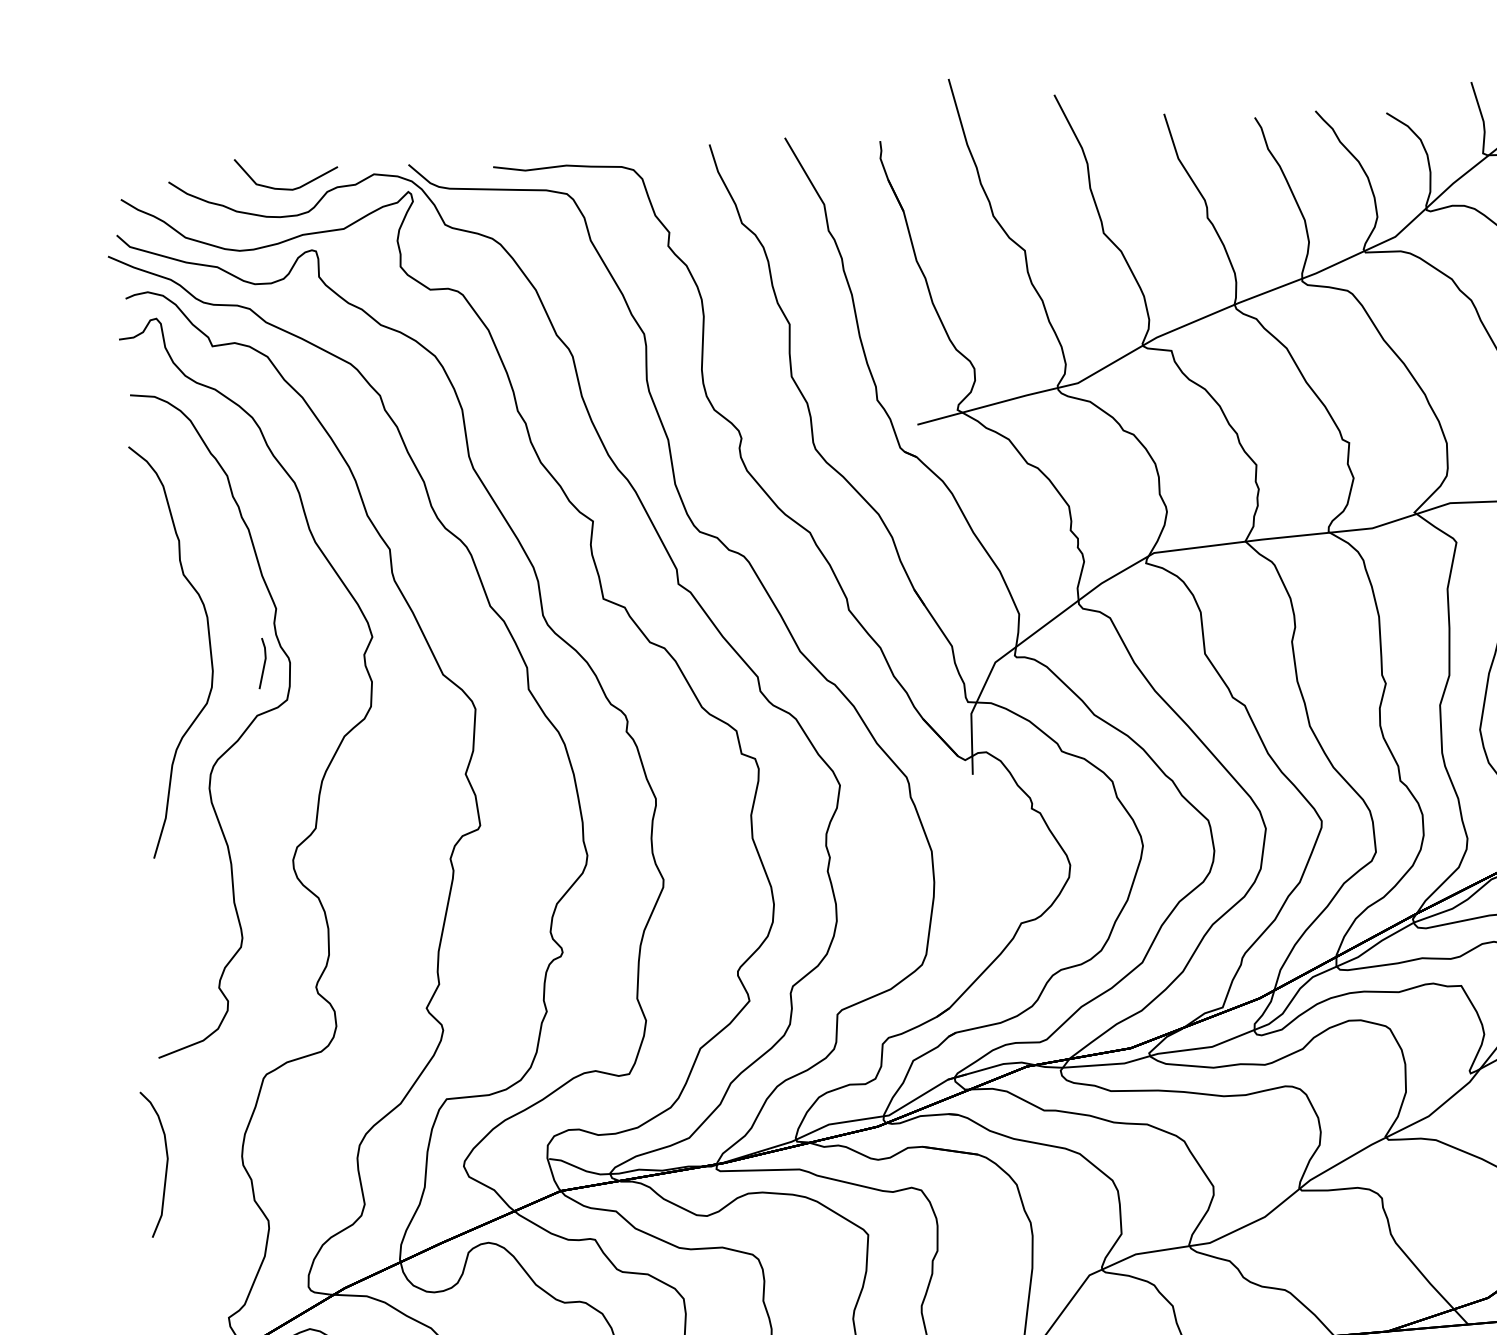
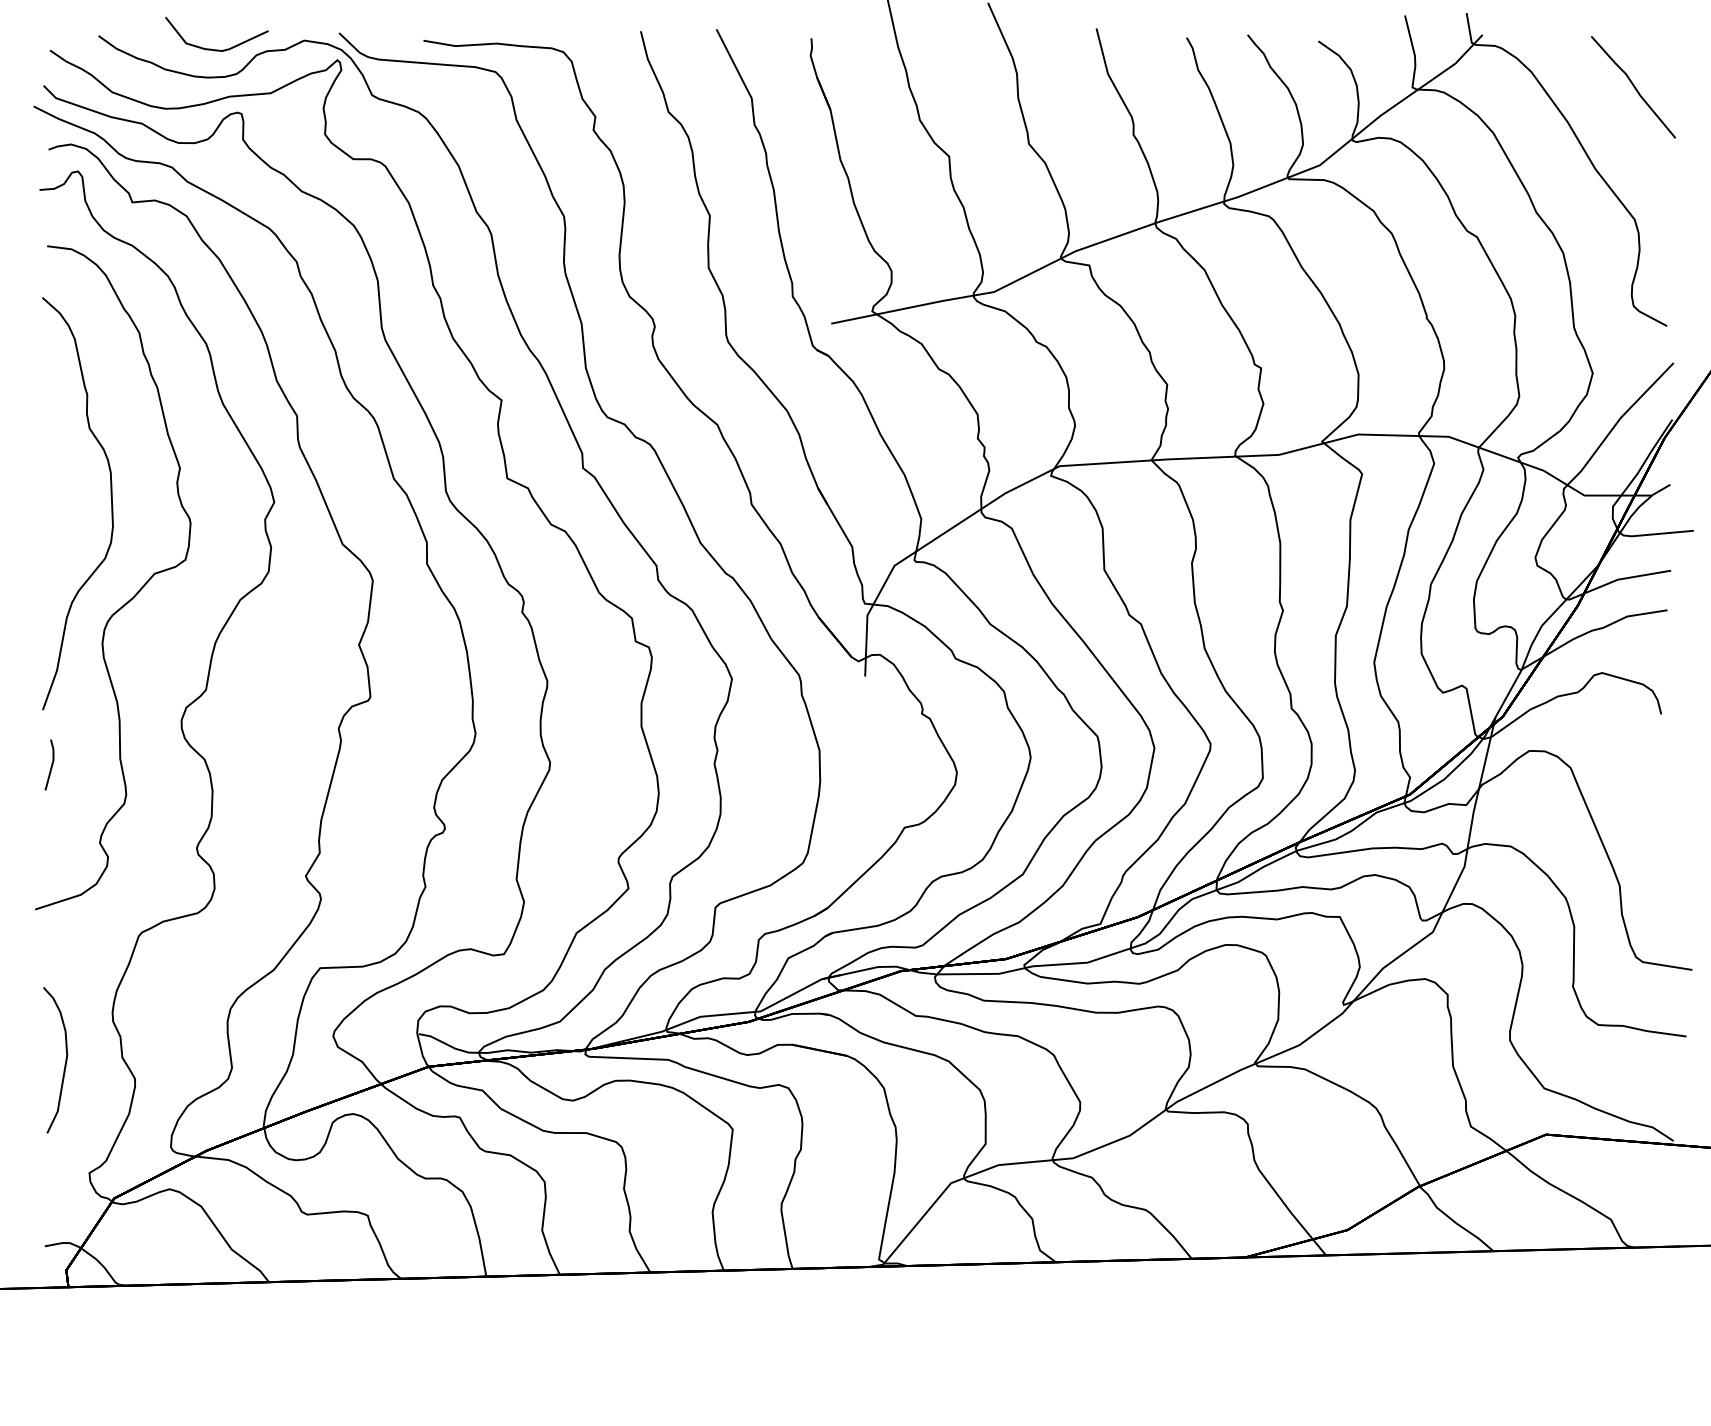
line: (263, 662) -> (51, 764), moved
curve: (165, 1167) -> (64, 1064), moved

